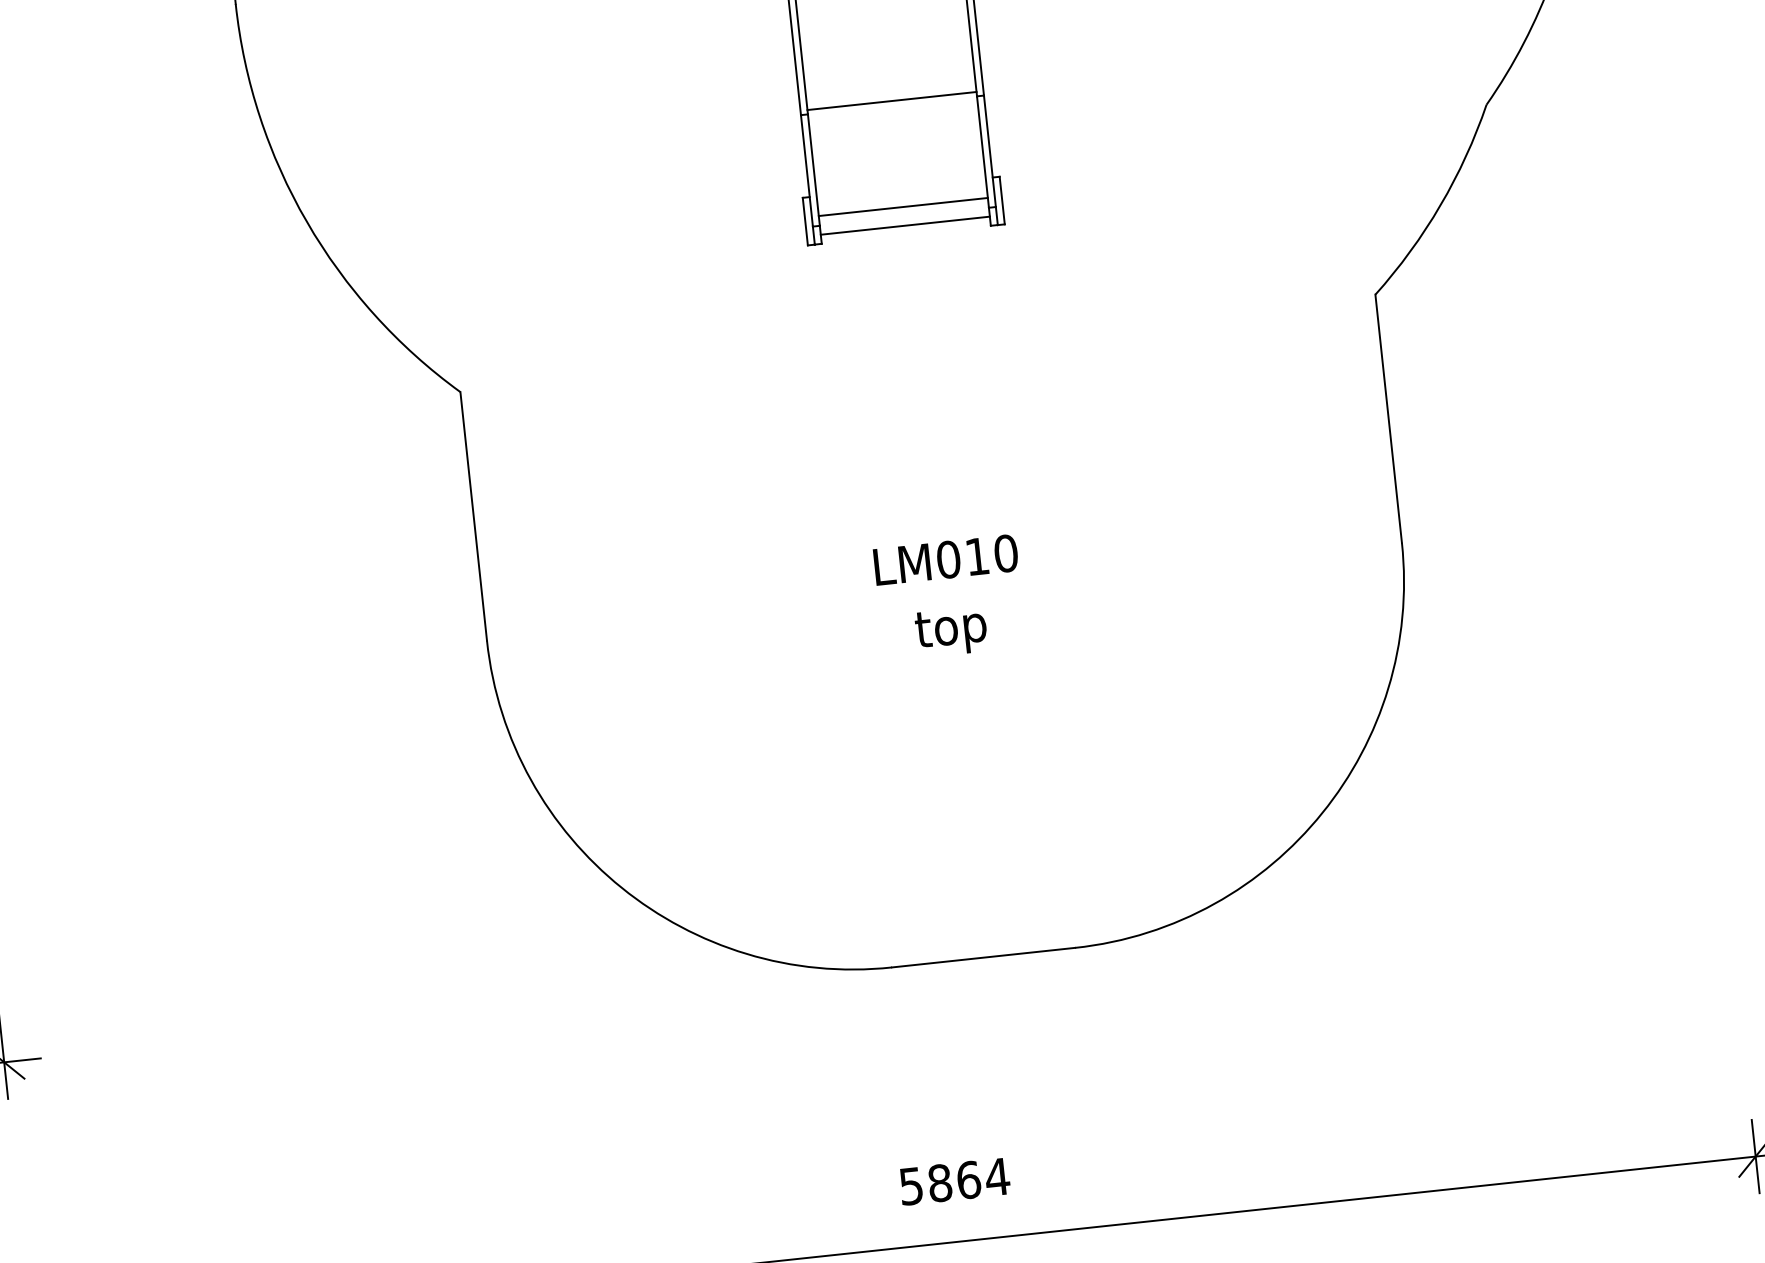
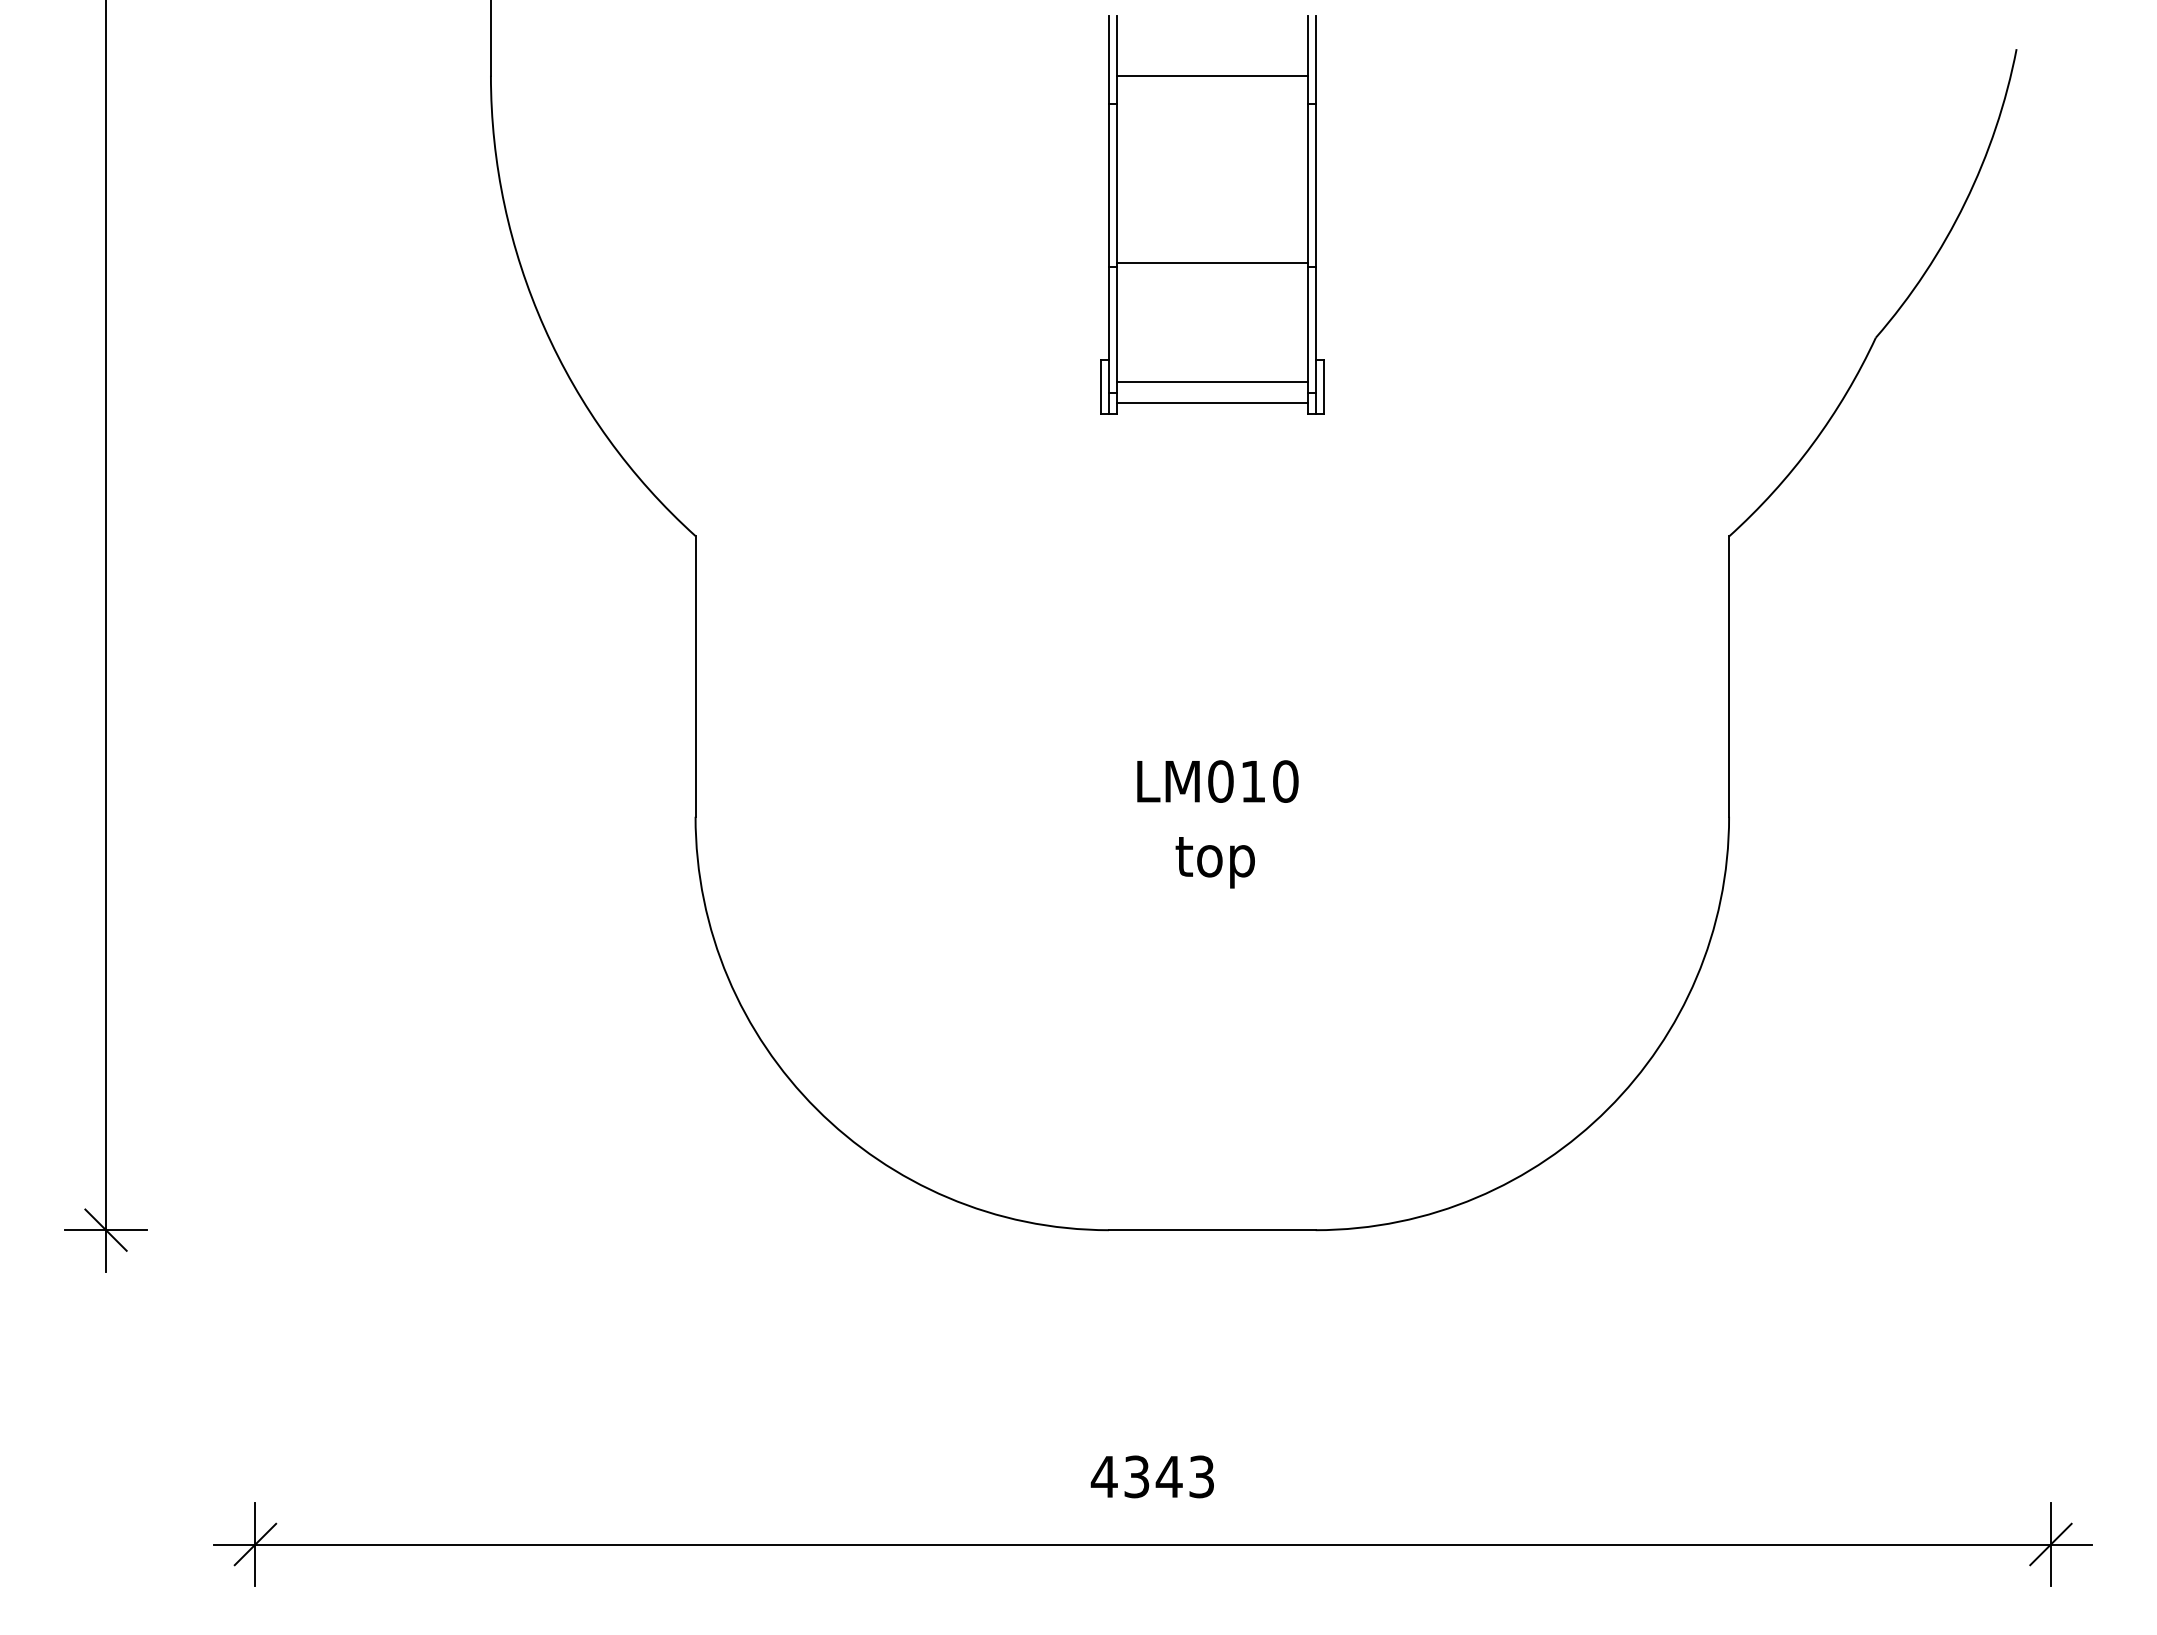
text: (953, 1181) -> (1152, 1476), 5864 -> 4343

